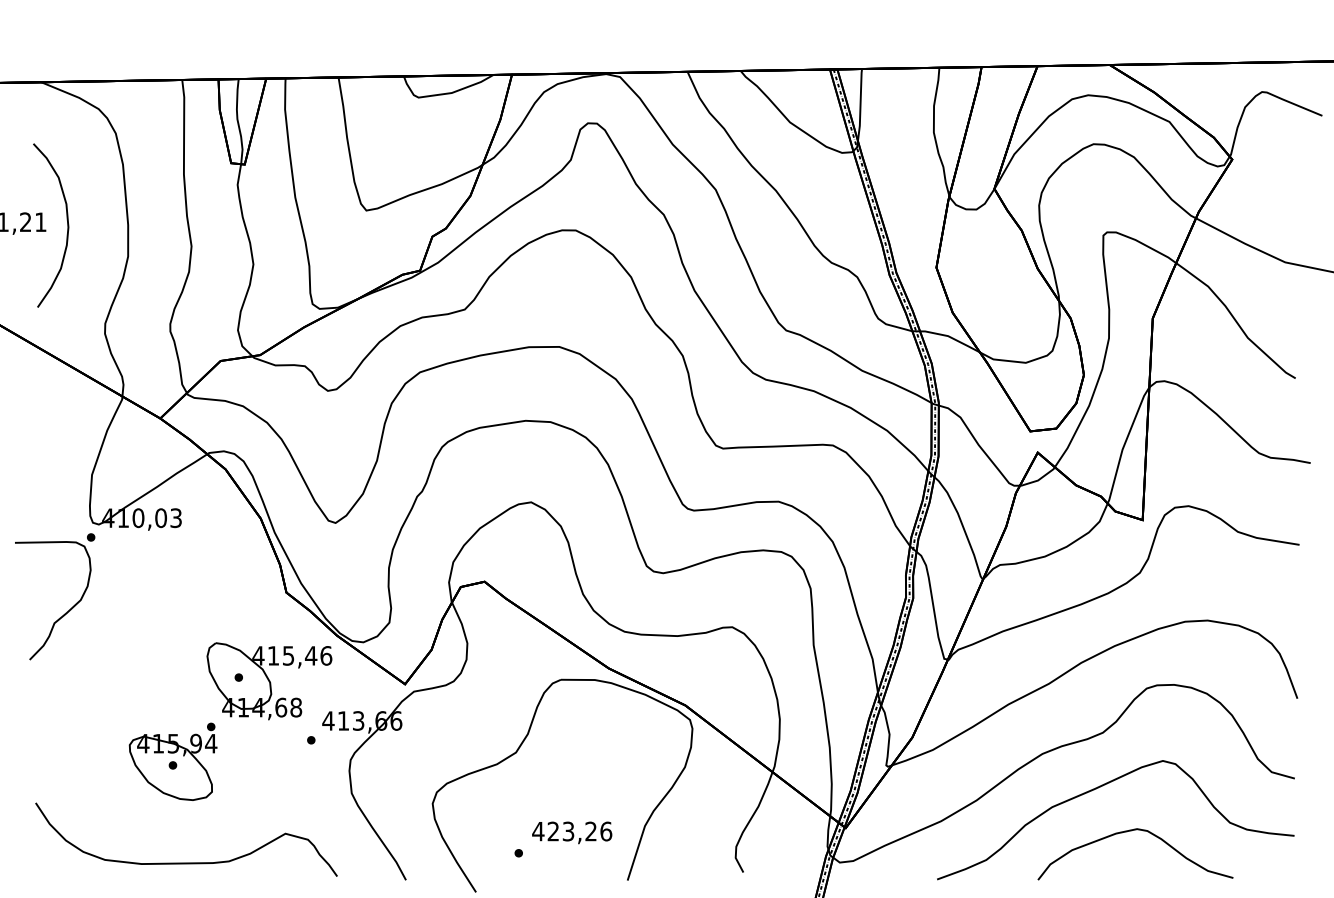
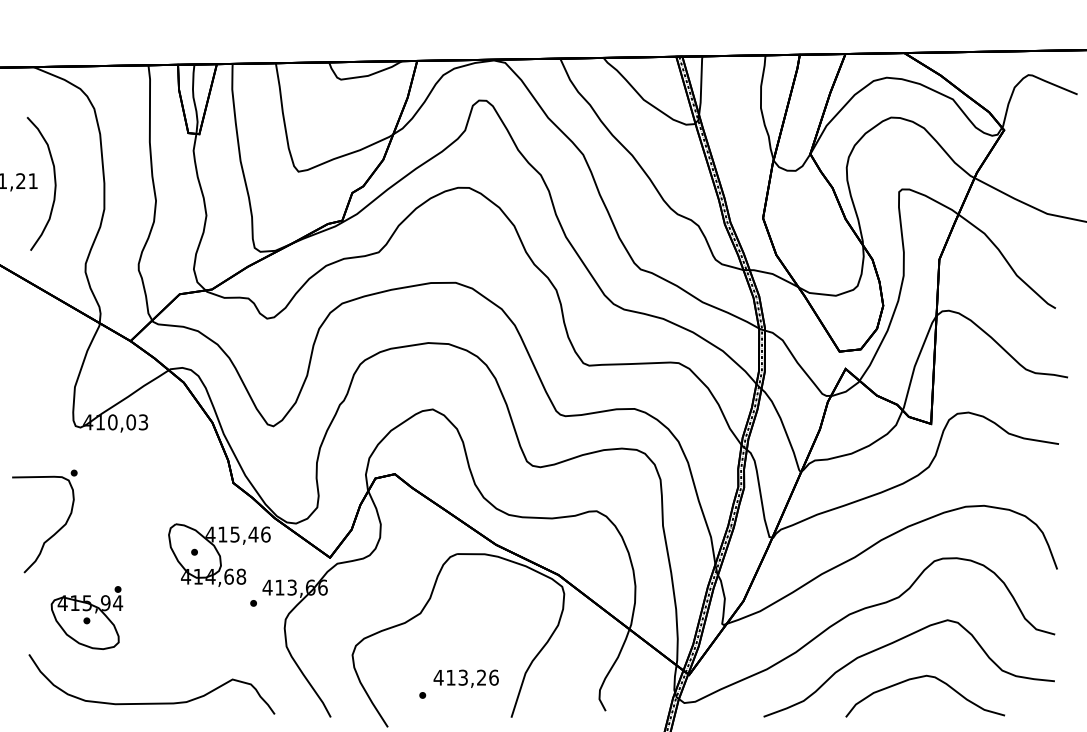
part: (68, 610) -> (55, 532), moved
part: (172, 761) -> (86, 617), moved
text: (552, 831) -> (450, 677), 423,26 -> 413,26

